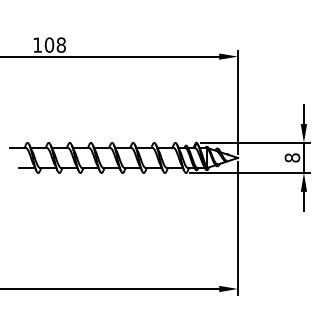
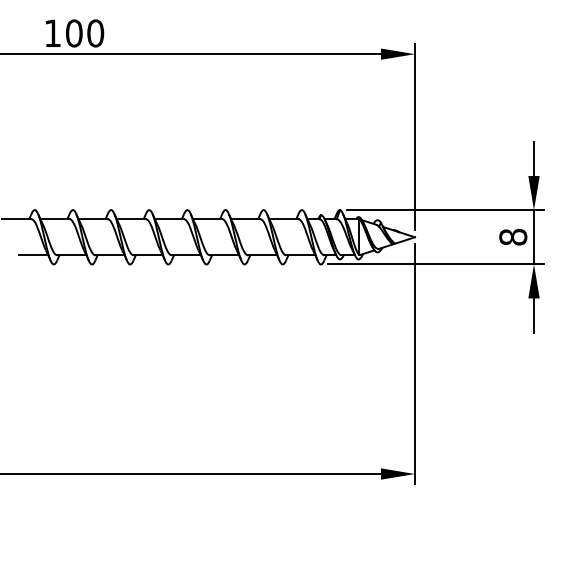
text: (60, 44) -> (94, 32), 108 -> 100

